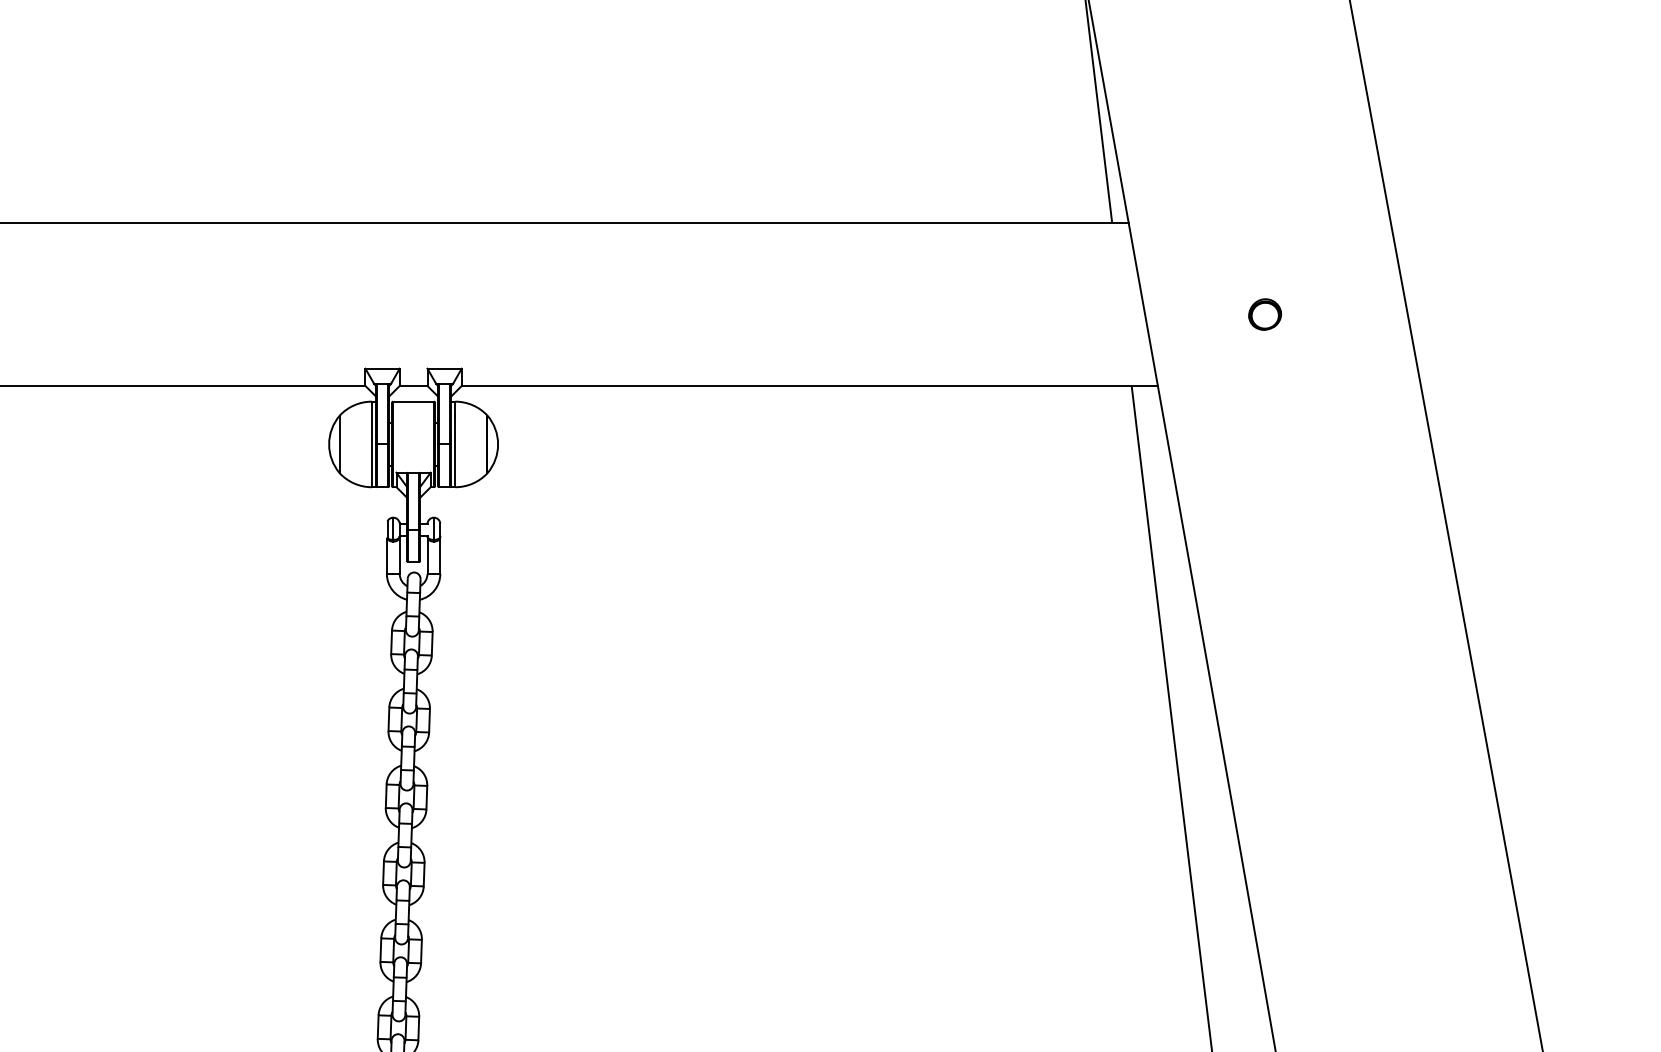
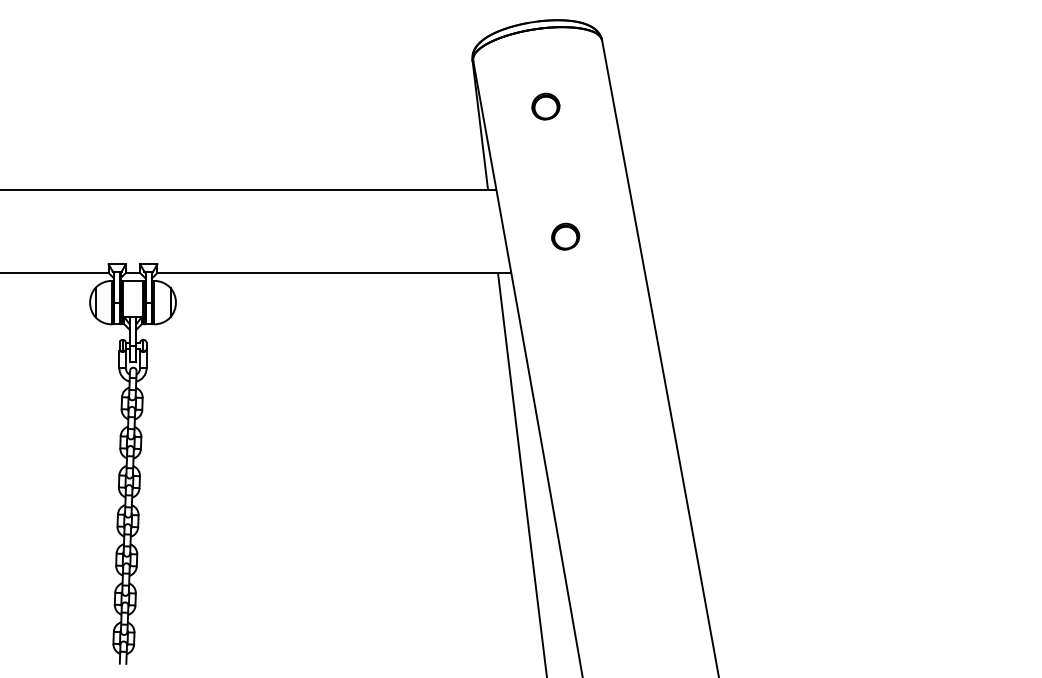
part: (1225, 58) -> (545, 106), added
part: (1264, 314) -> (565, 236), size x1.67

